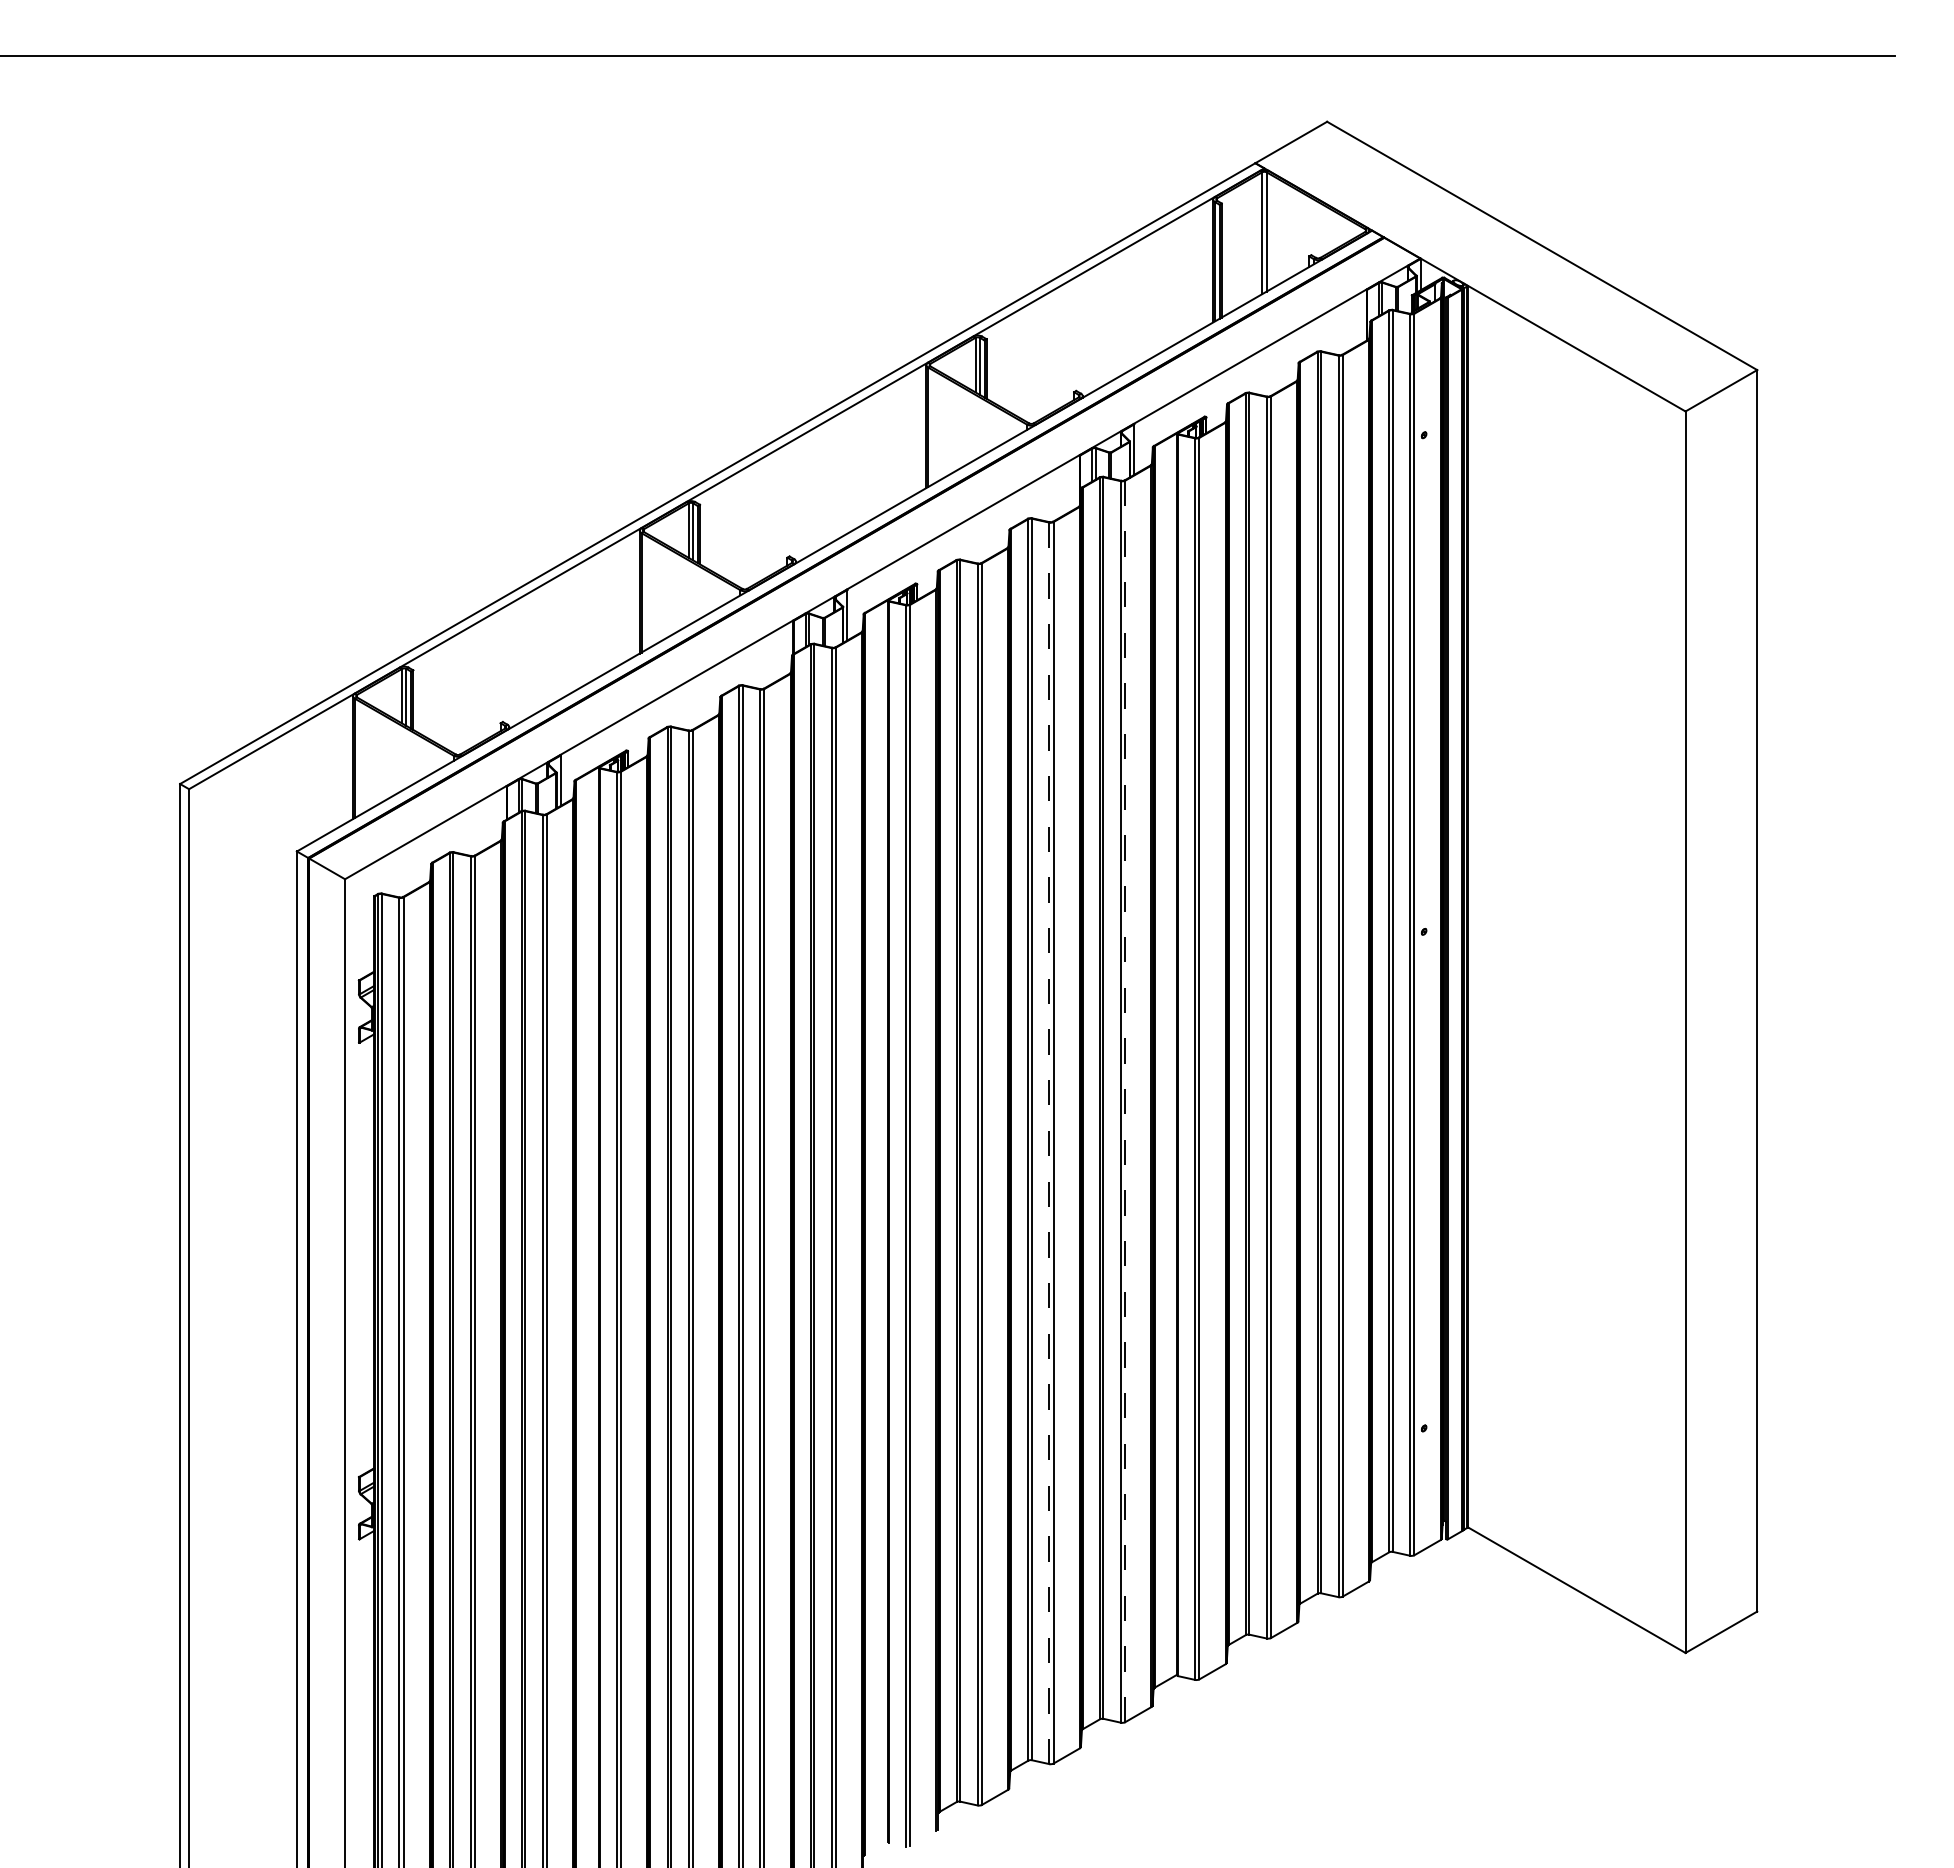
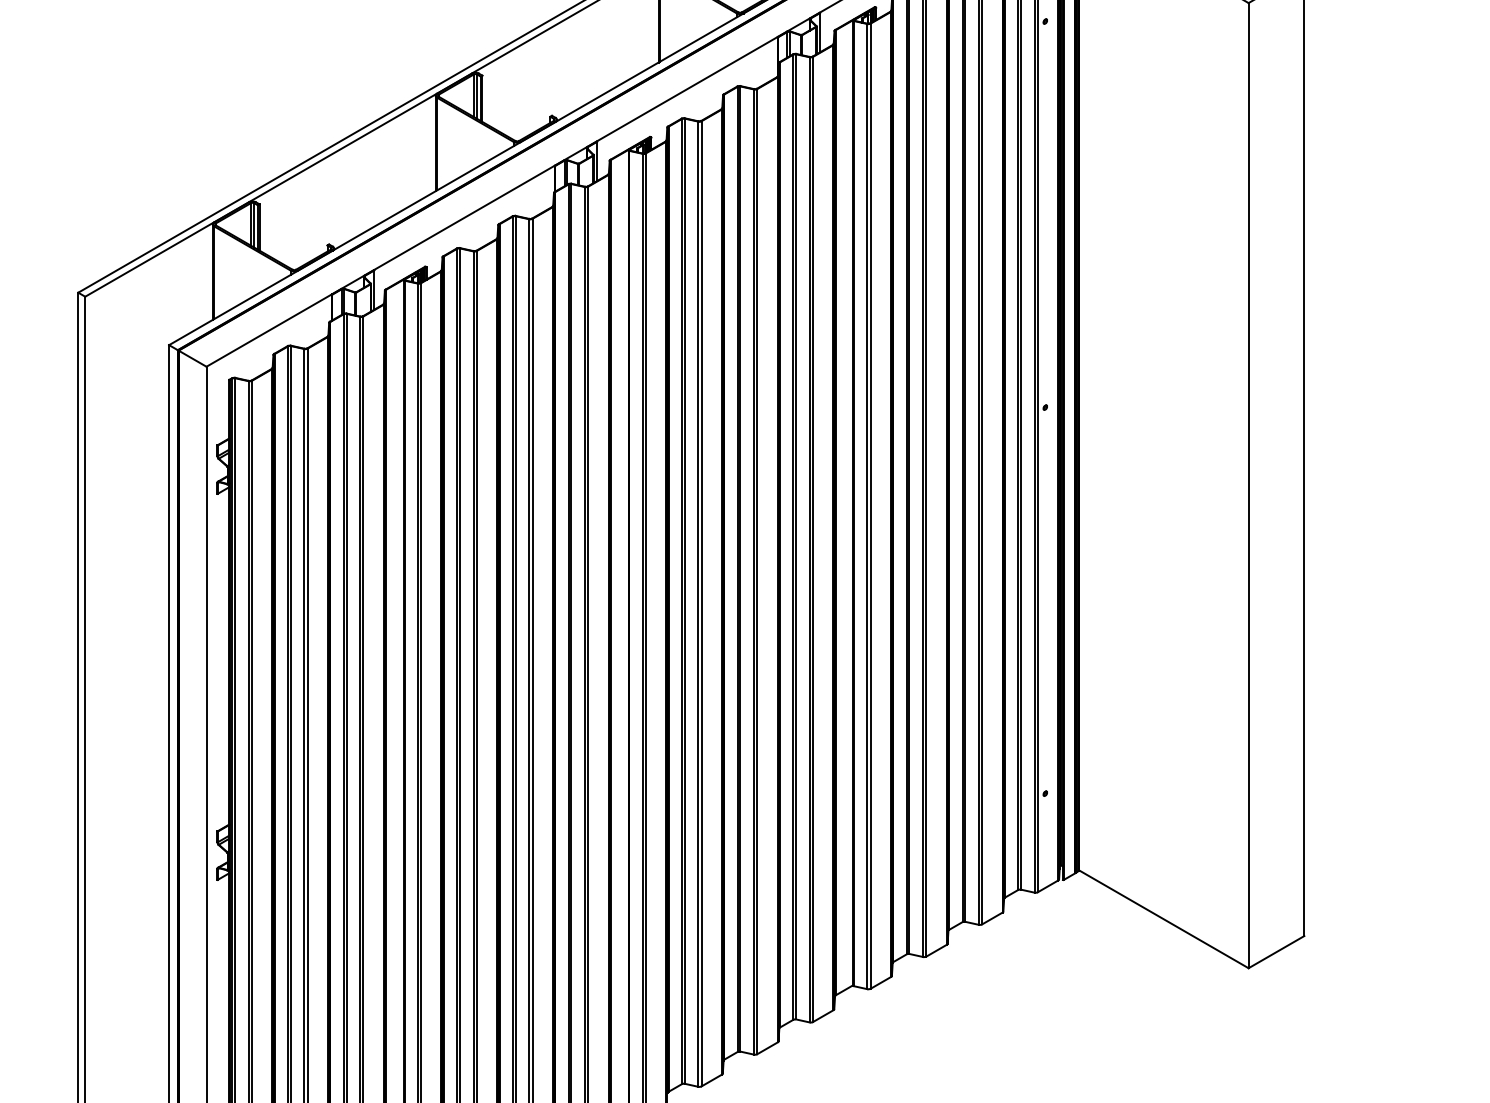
line: (1125, 1101) -> (813, 539), dashed -> solid
line: (1049, 1143) -> (754, 572), dashed -> solid

